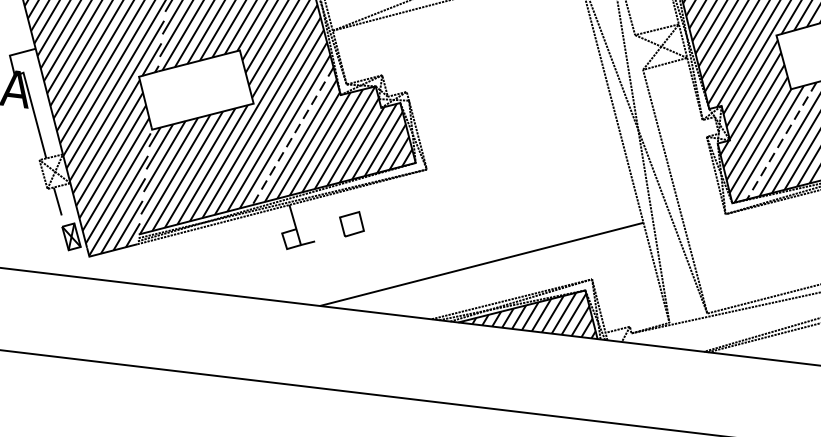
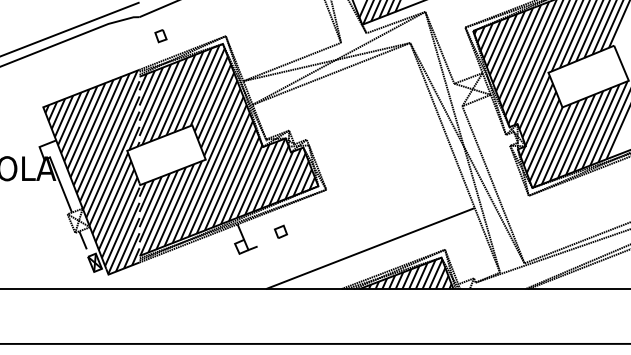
line: (292, 136) -> (234, 178), dashed -> solid
line: (781, 140) -> (560, 142), dashed -> solid
part: (353, 223) -> (281, 231), size x0.71

